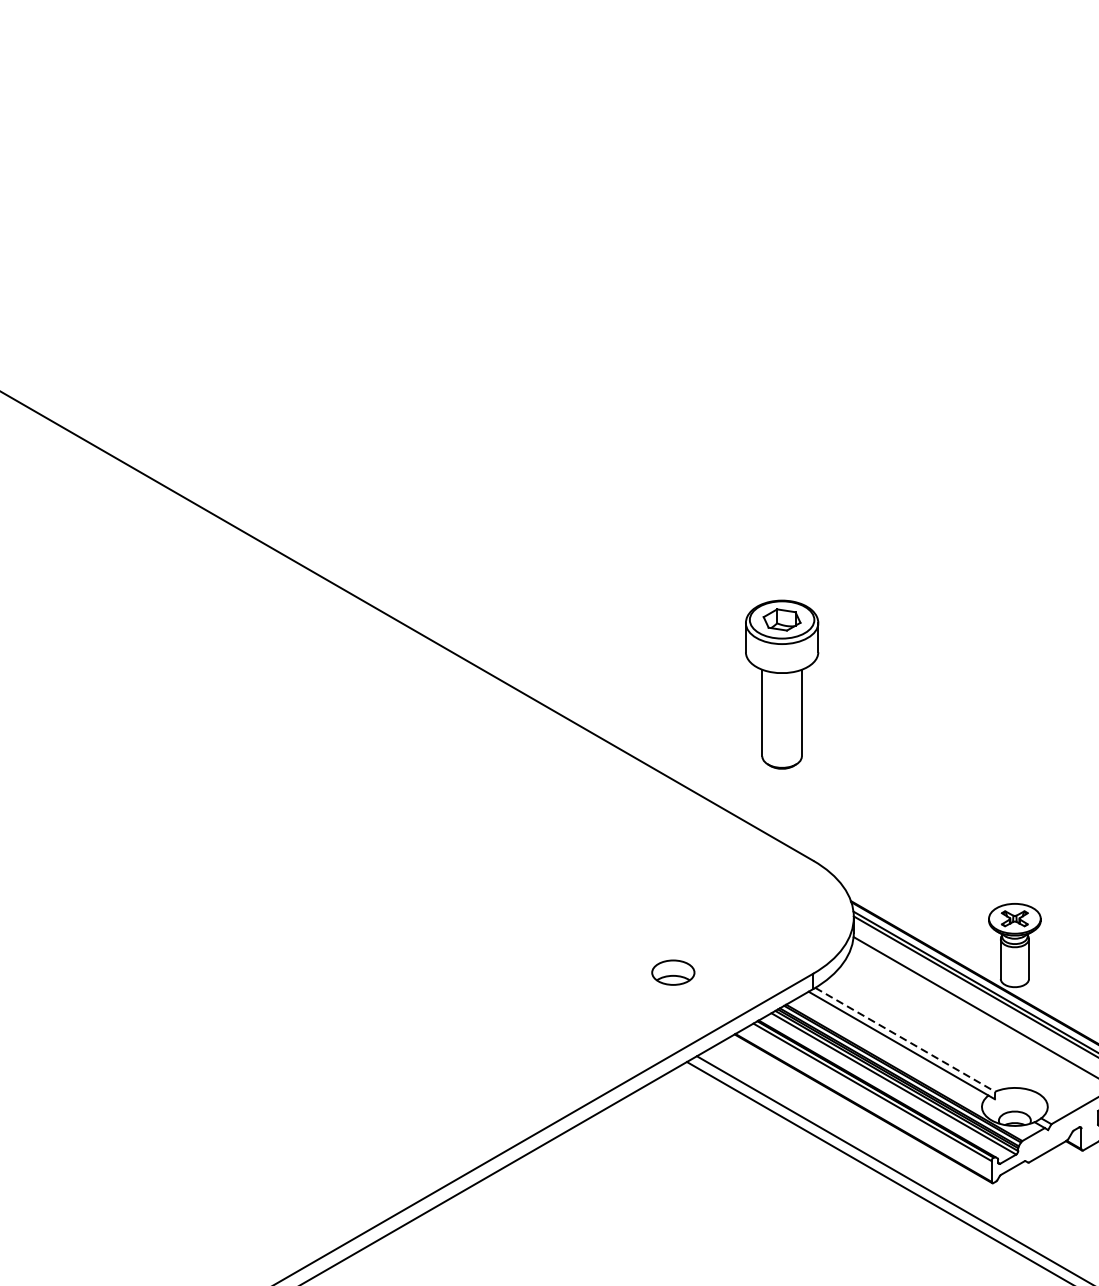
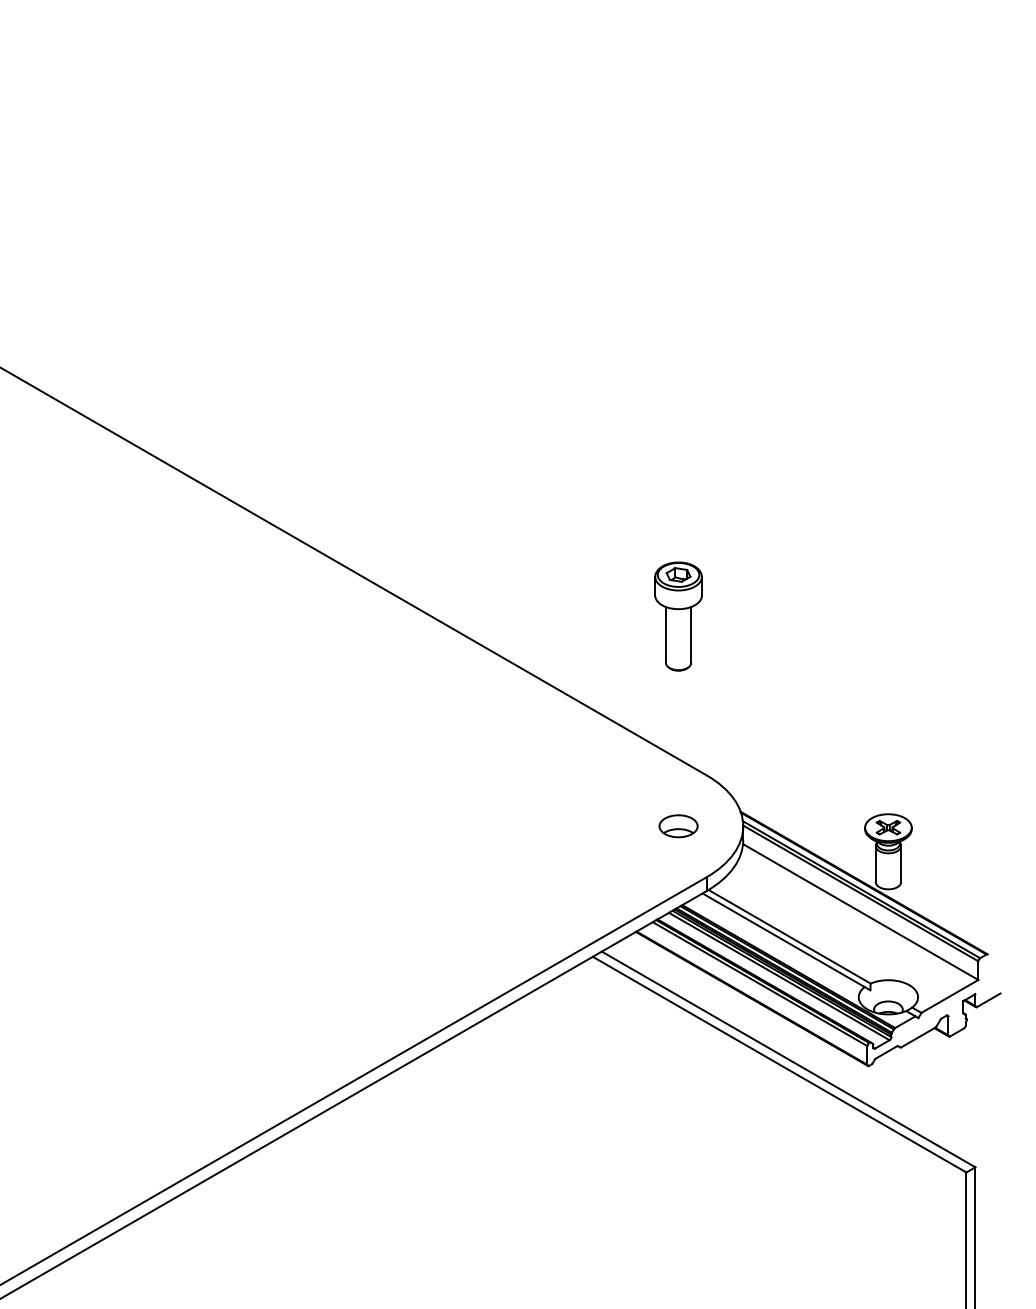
part: (781, 684) -> (678, 616), size x0.71
part: (673, 972) -> (678, 826), moved
line: (905, 1039) -> (789, 936), dashed -> solid

